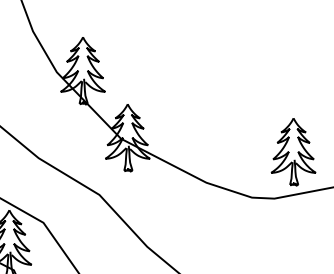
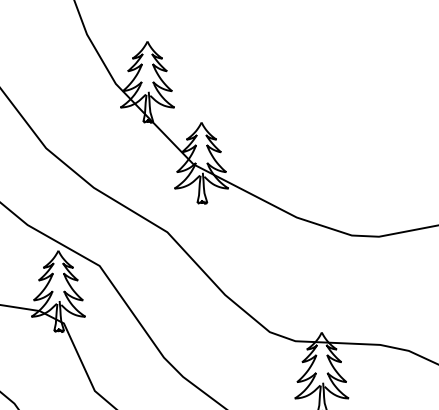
part: (293, 152) -> (401, 180), removed

